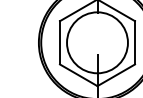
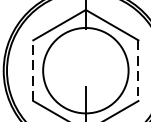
line: (59, 42) -> (32, 70), solid -> dashed
line: (135, 42) -> (139, 70), solid -> dashed

